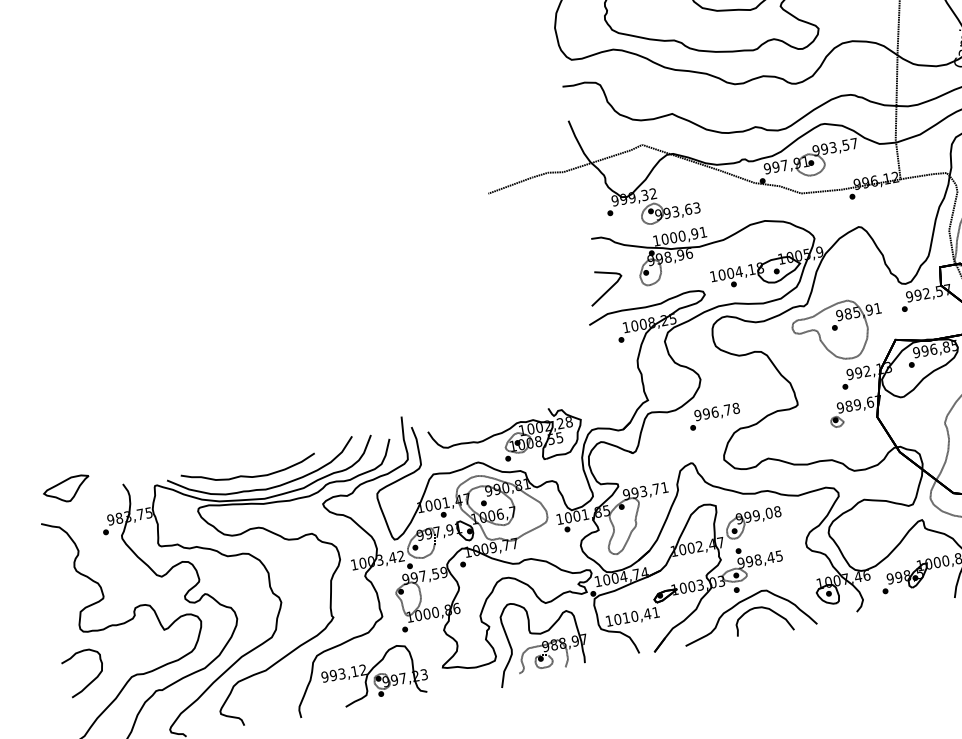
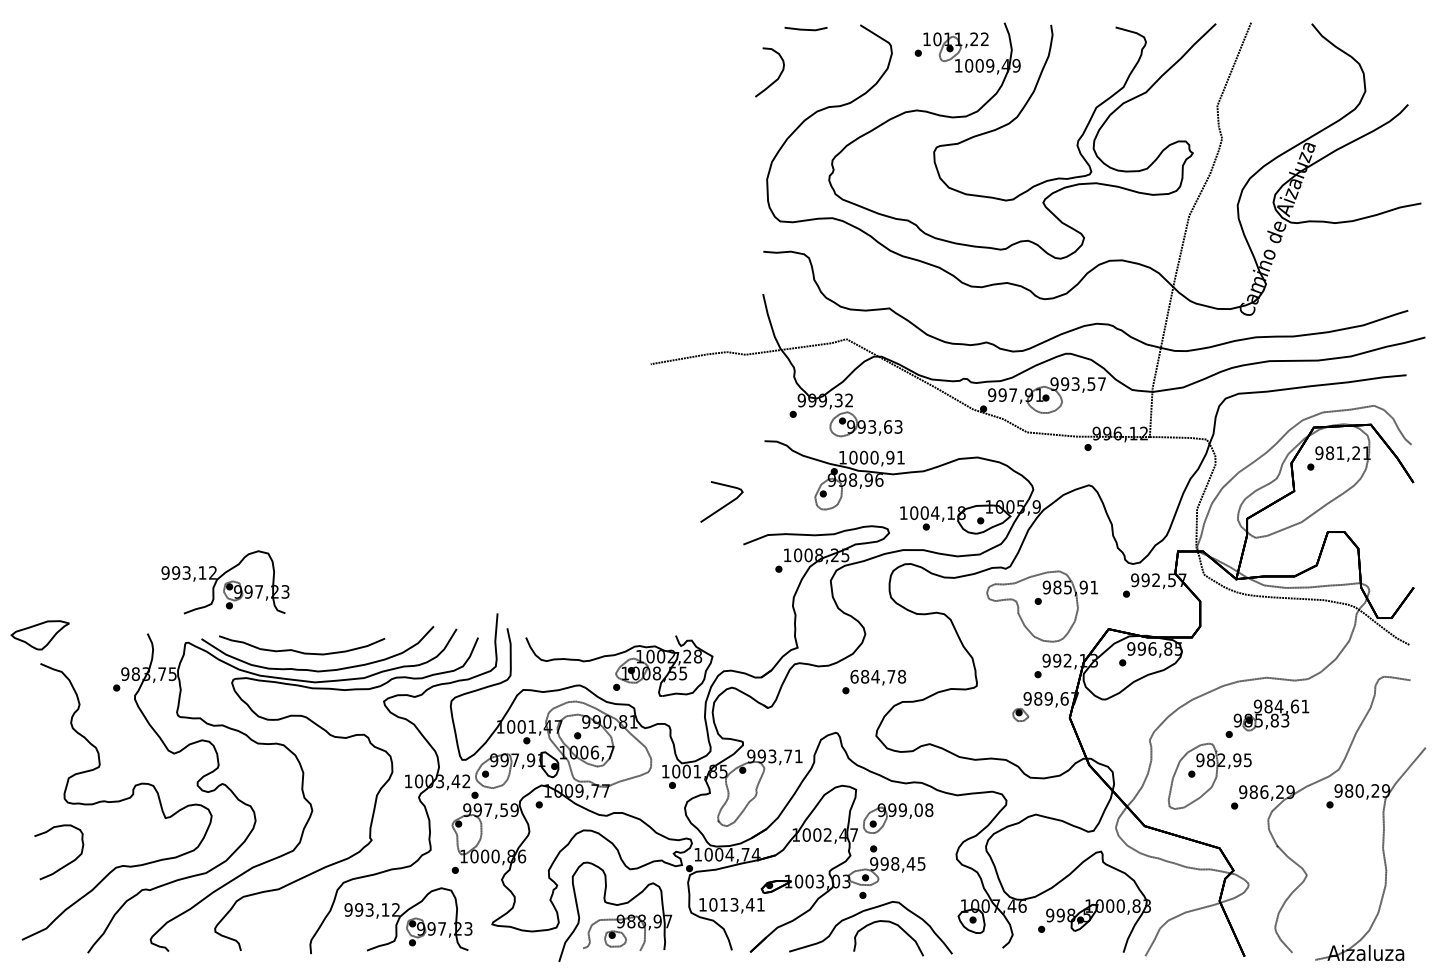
curve: (609, 288) -> (725, 504), moved
text: (706, 413) -> (864, 676), 996,78 -> 684,78
part: (178, 431) -> (225, 582), added
part: (66, 490) -> (39, 635), moved
text: (634, 616) -> (734, 904), 1010,41 -> 1013,41

